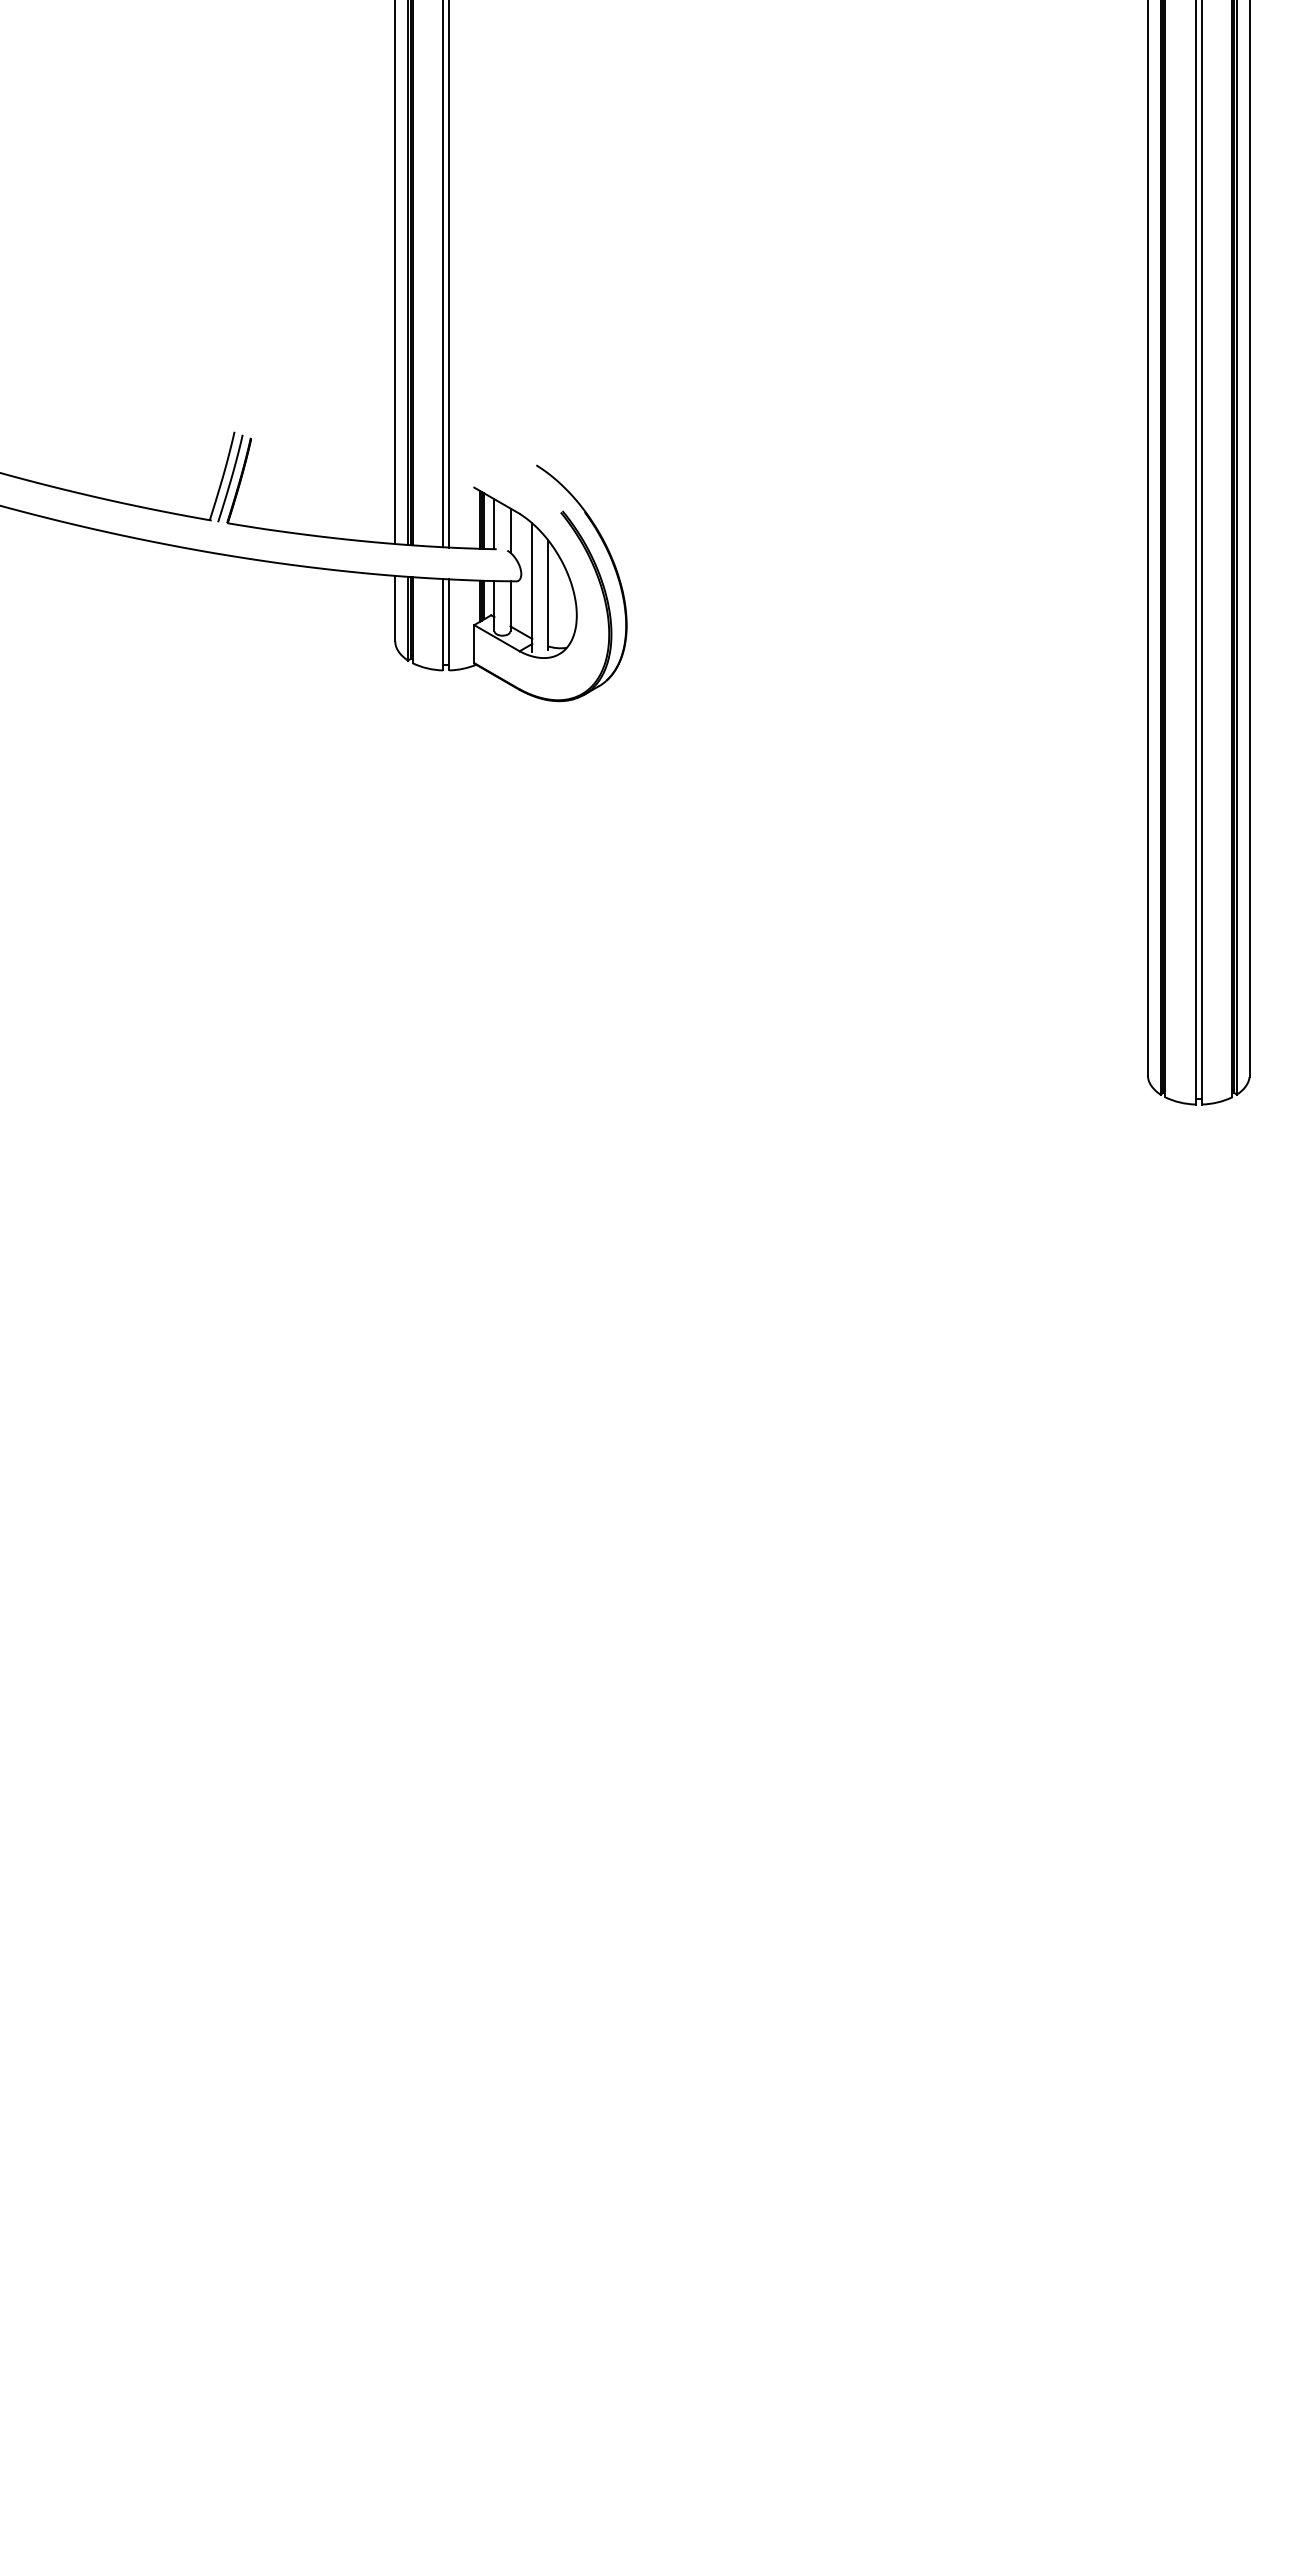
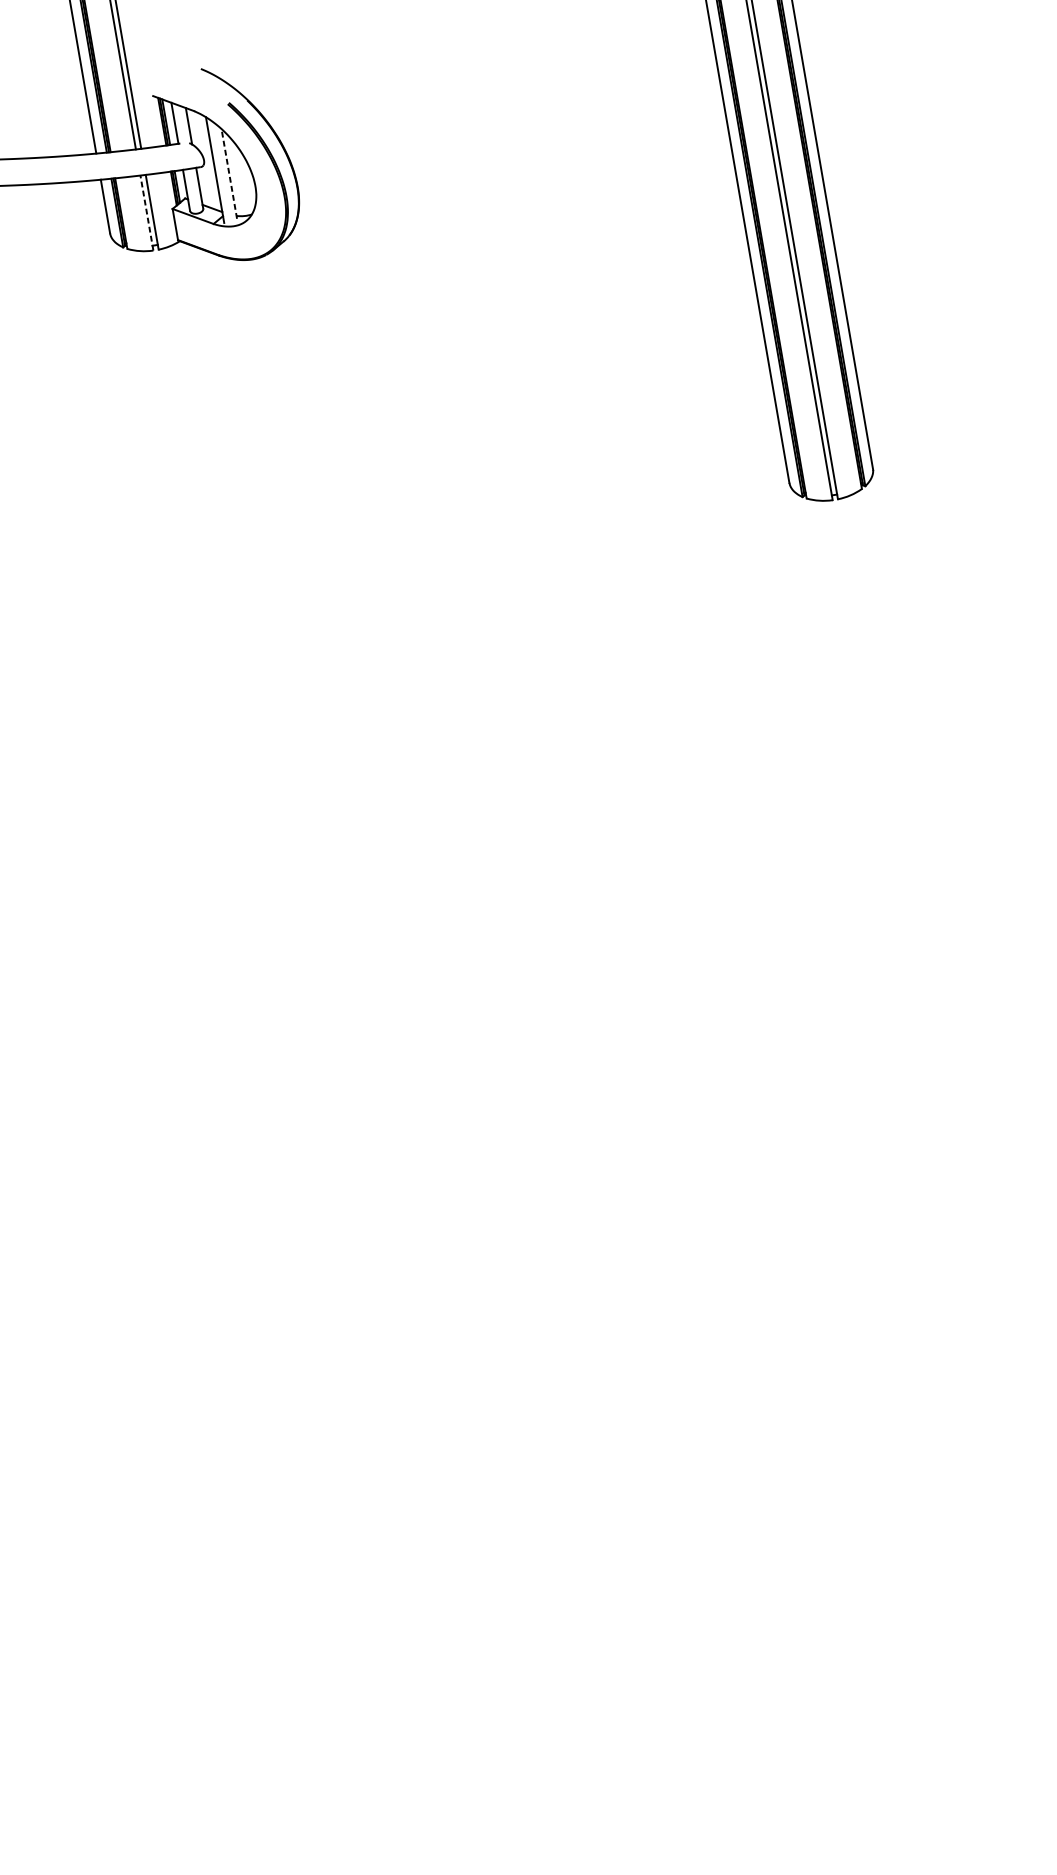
line: (548, 595) -> (229, 174), solid -> dashed
line: (442, 624) -> (146, 212), solid -> dashed

